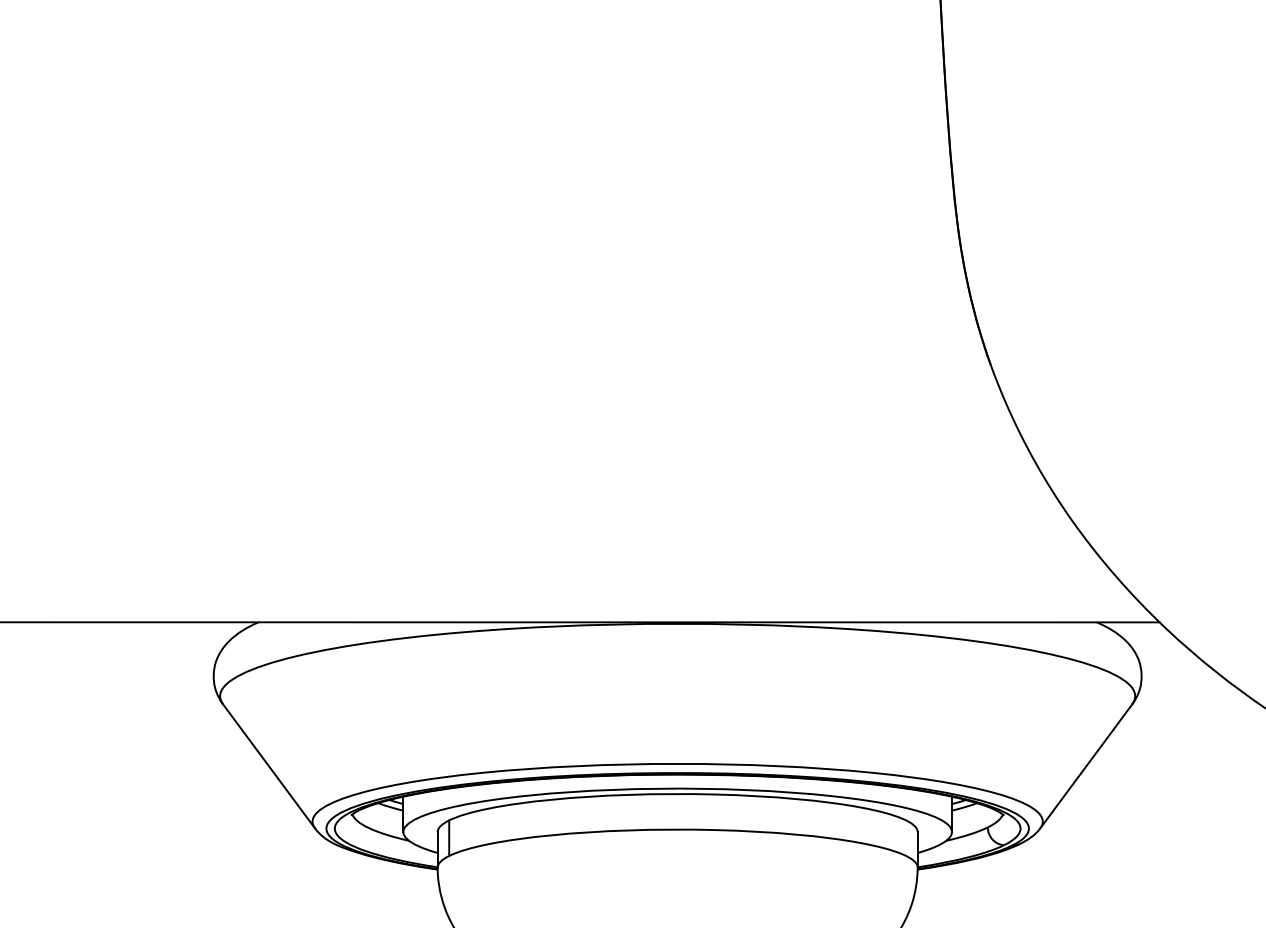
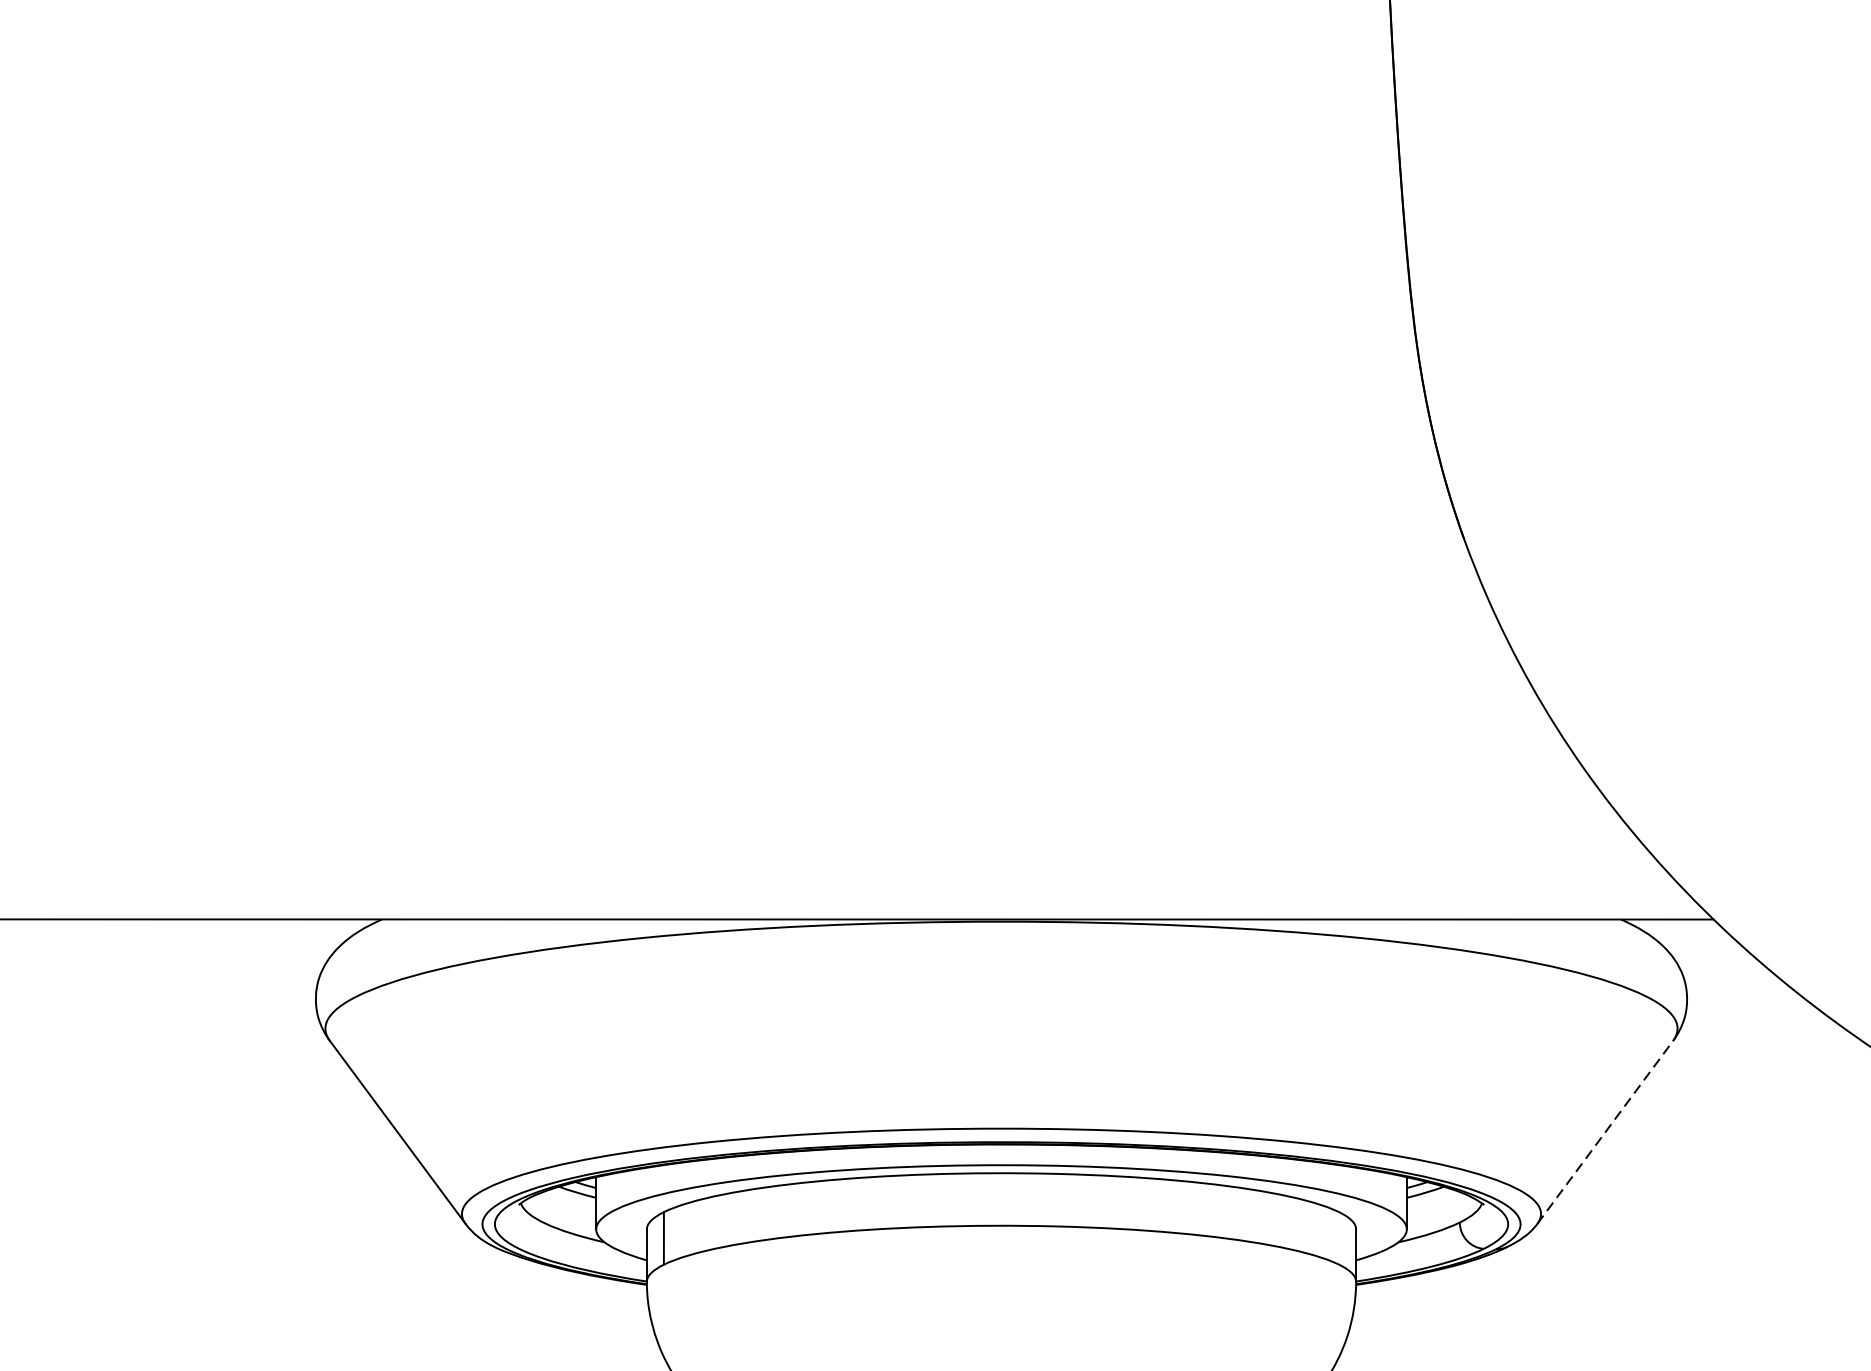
line: (1086, 766) -> (1605, 1132), solid -> dashed

